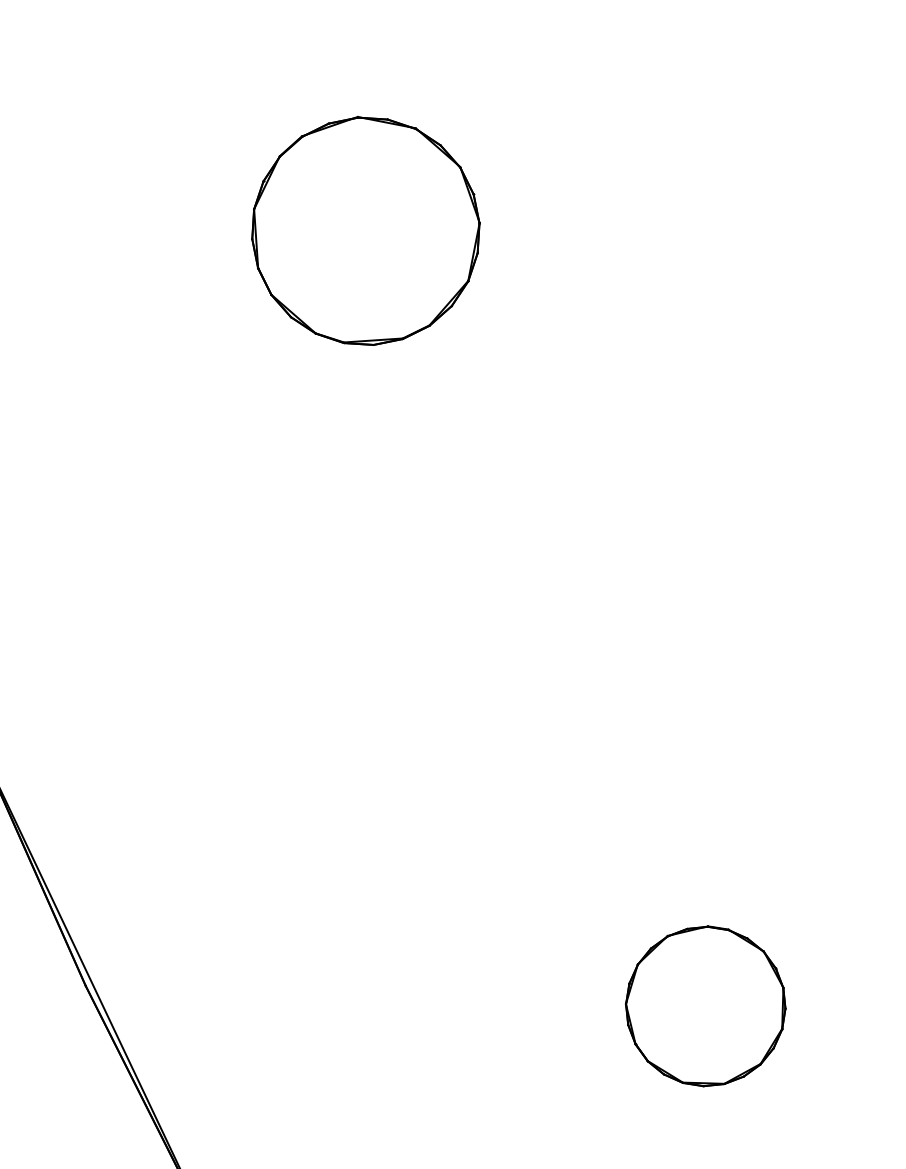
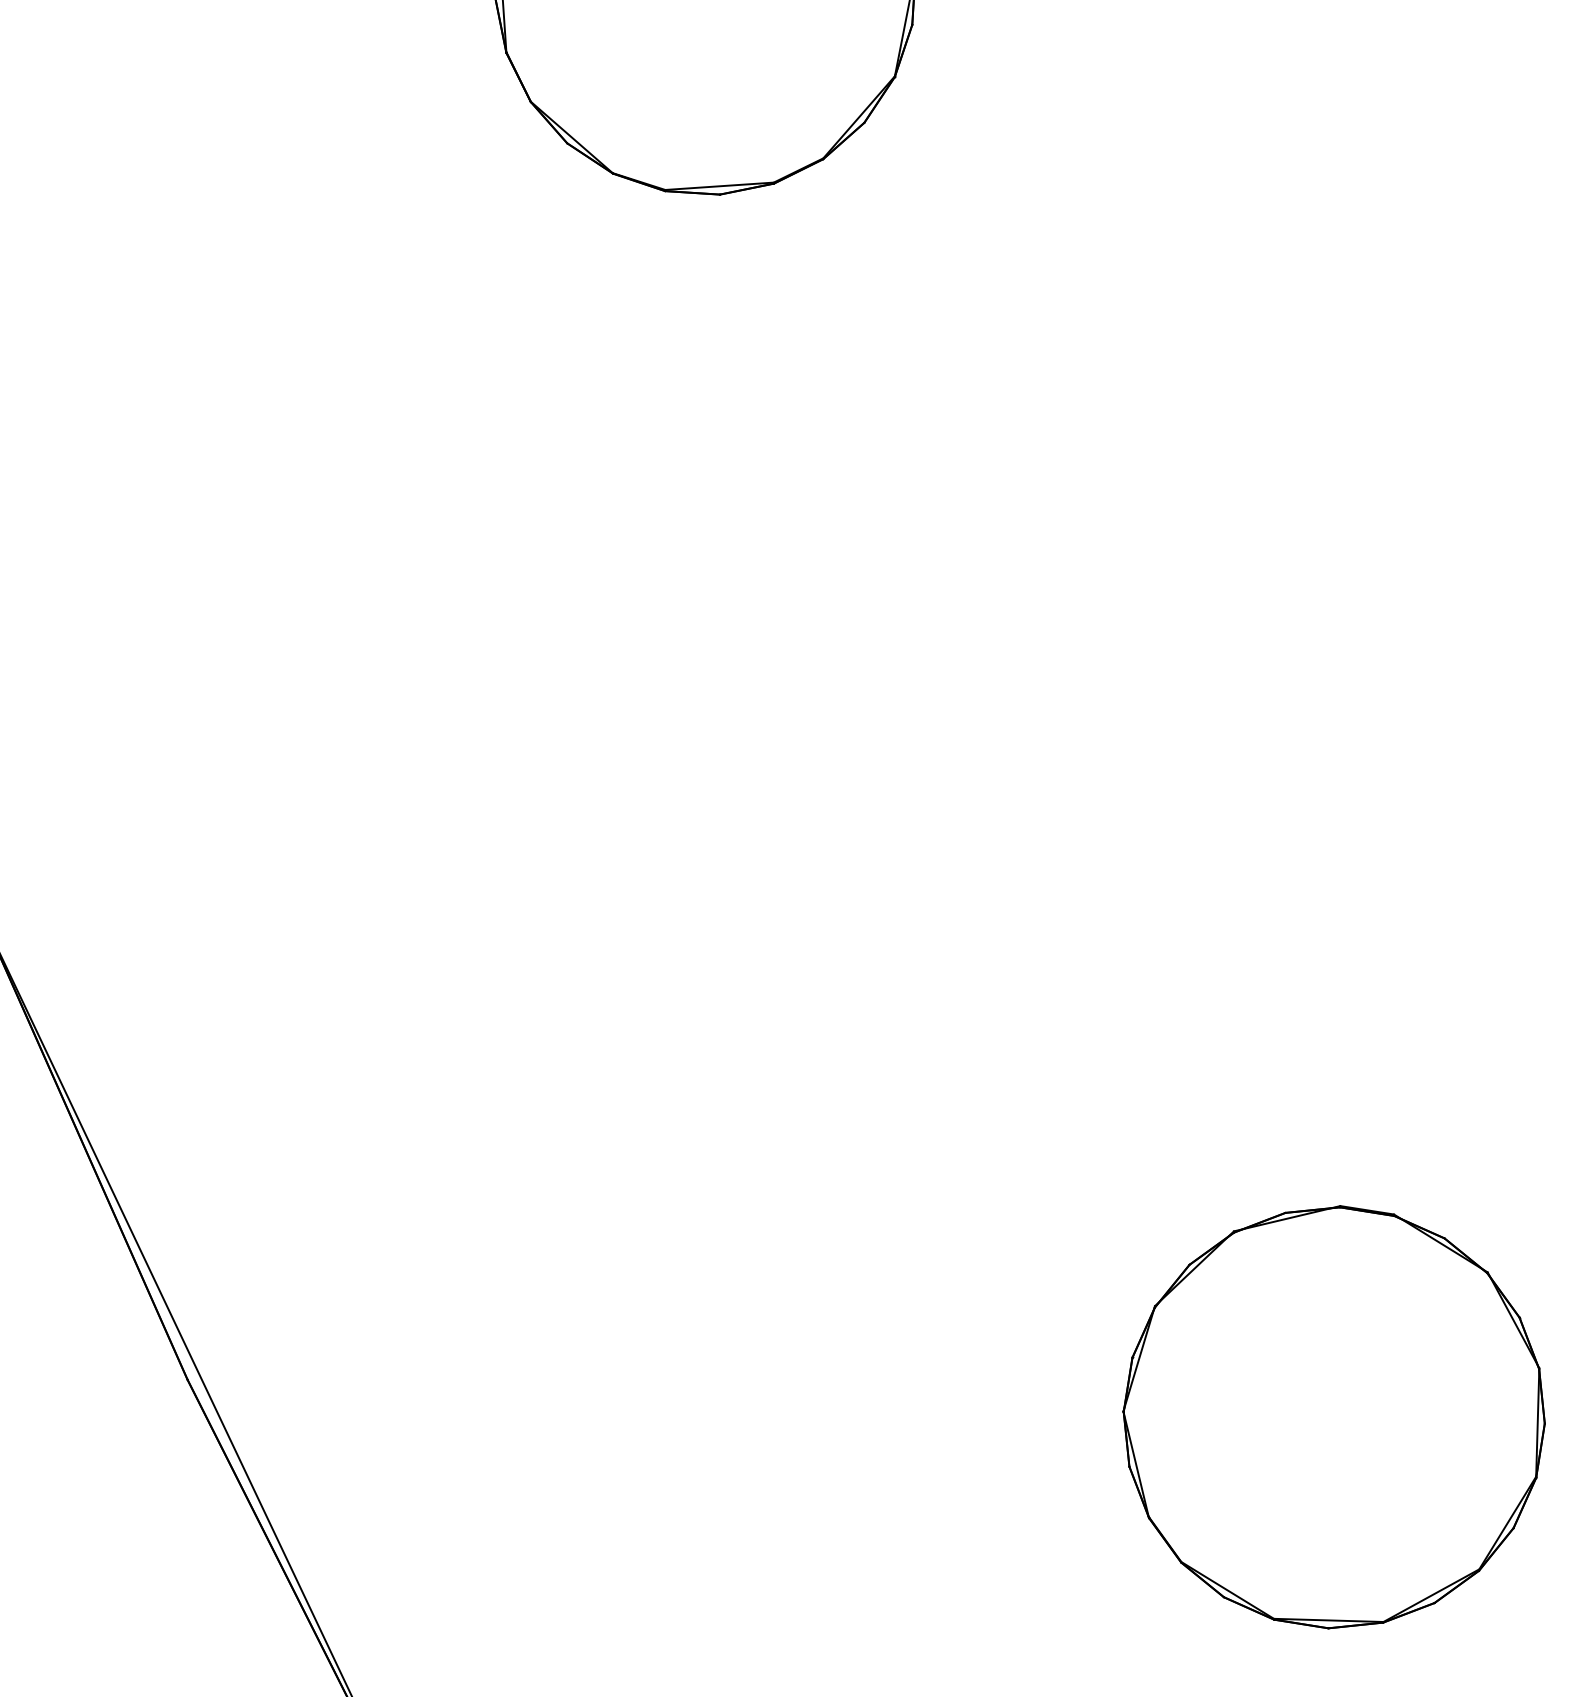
part: (705, 1006) -> (1333, 1417), size x1.43

